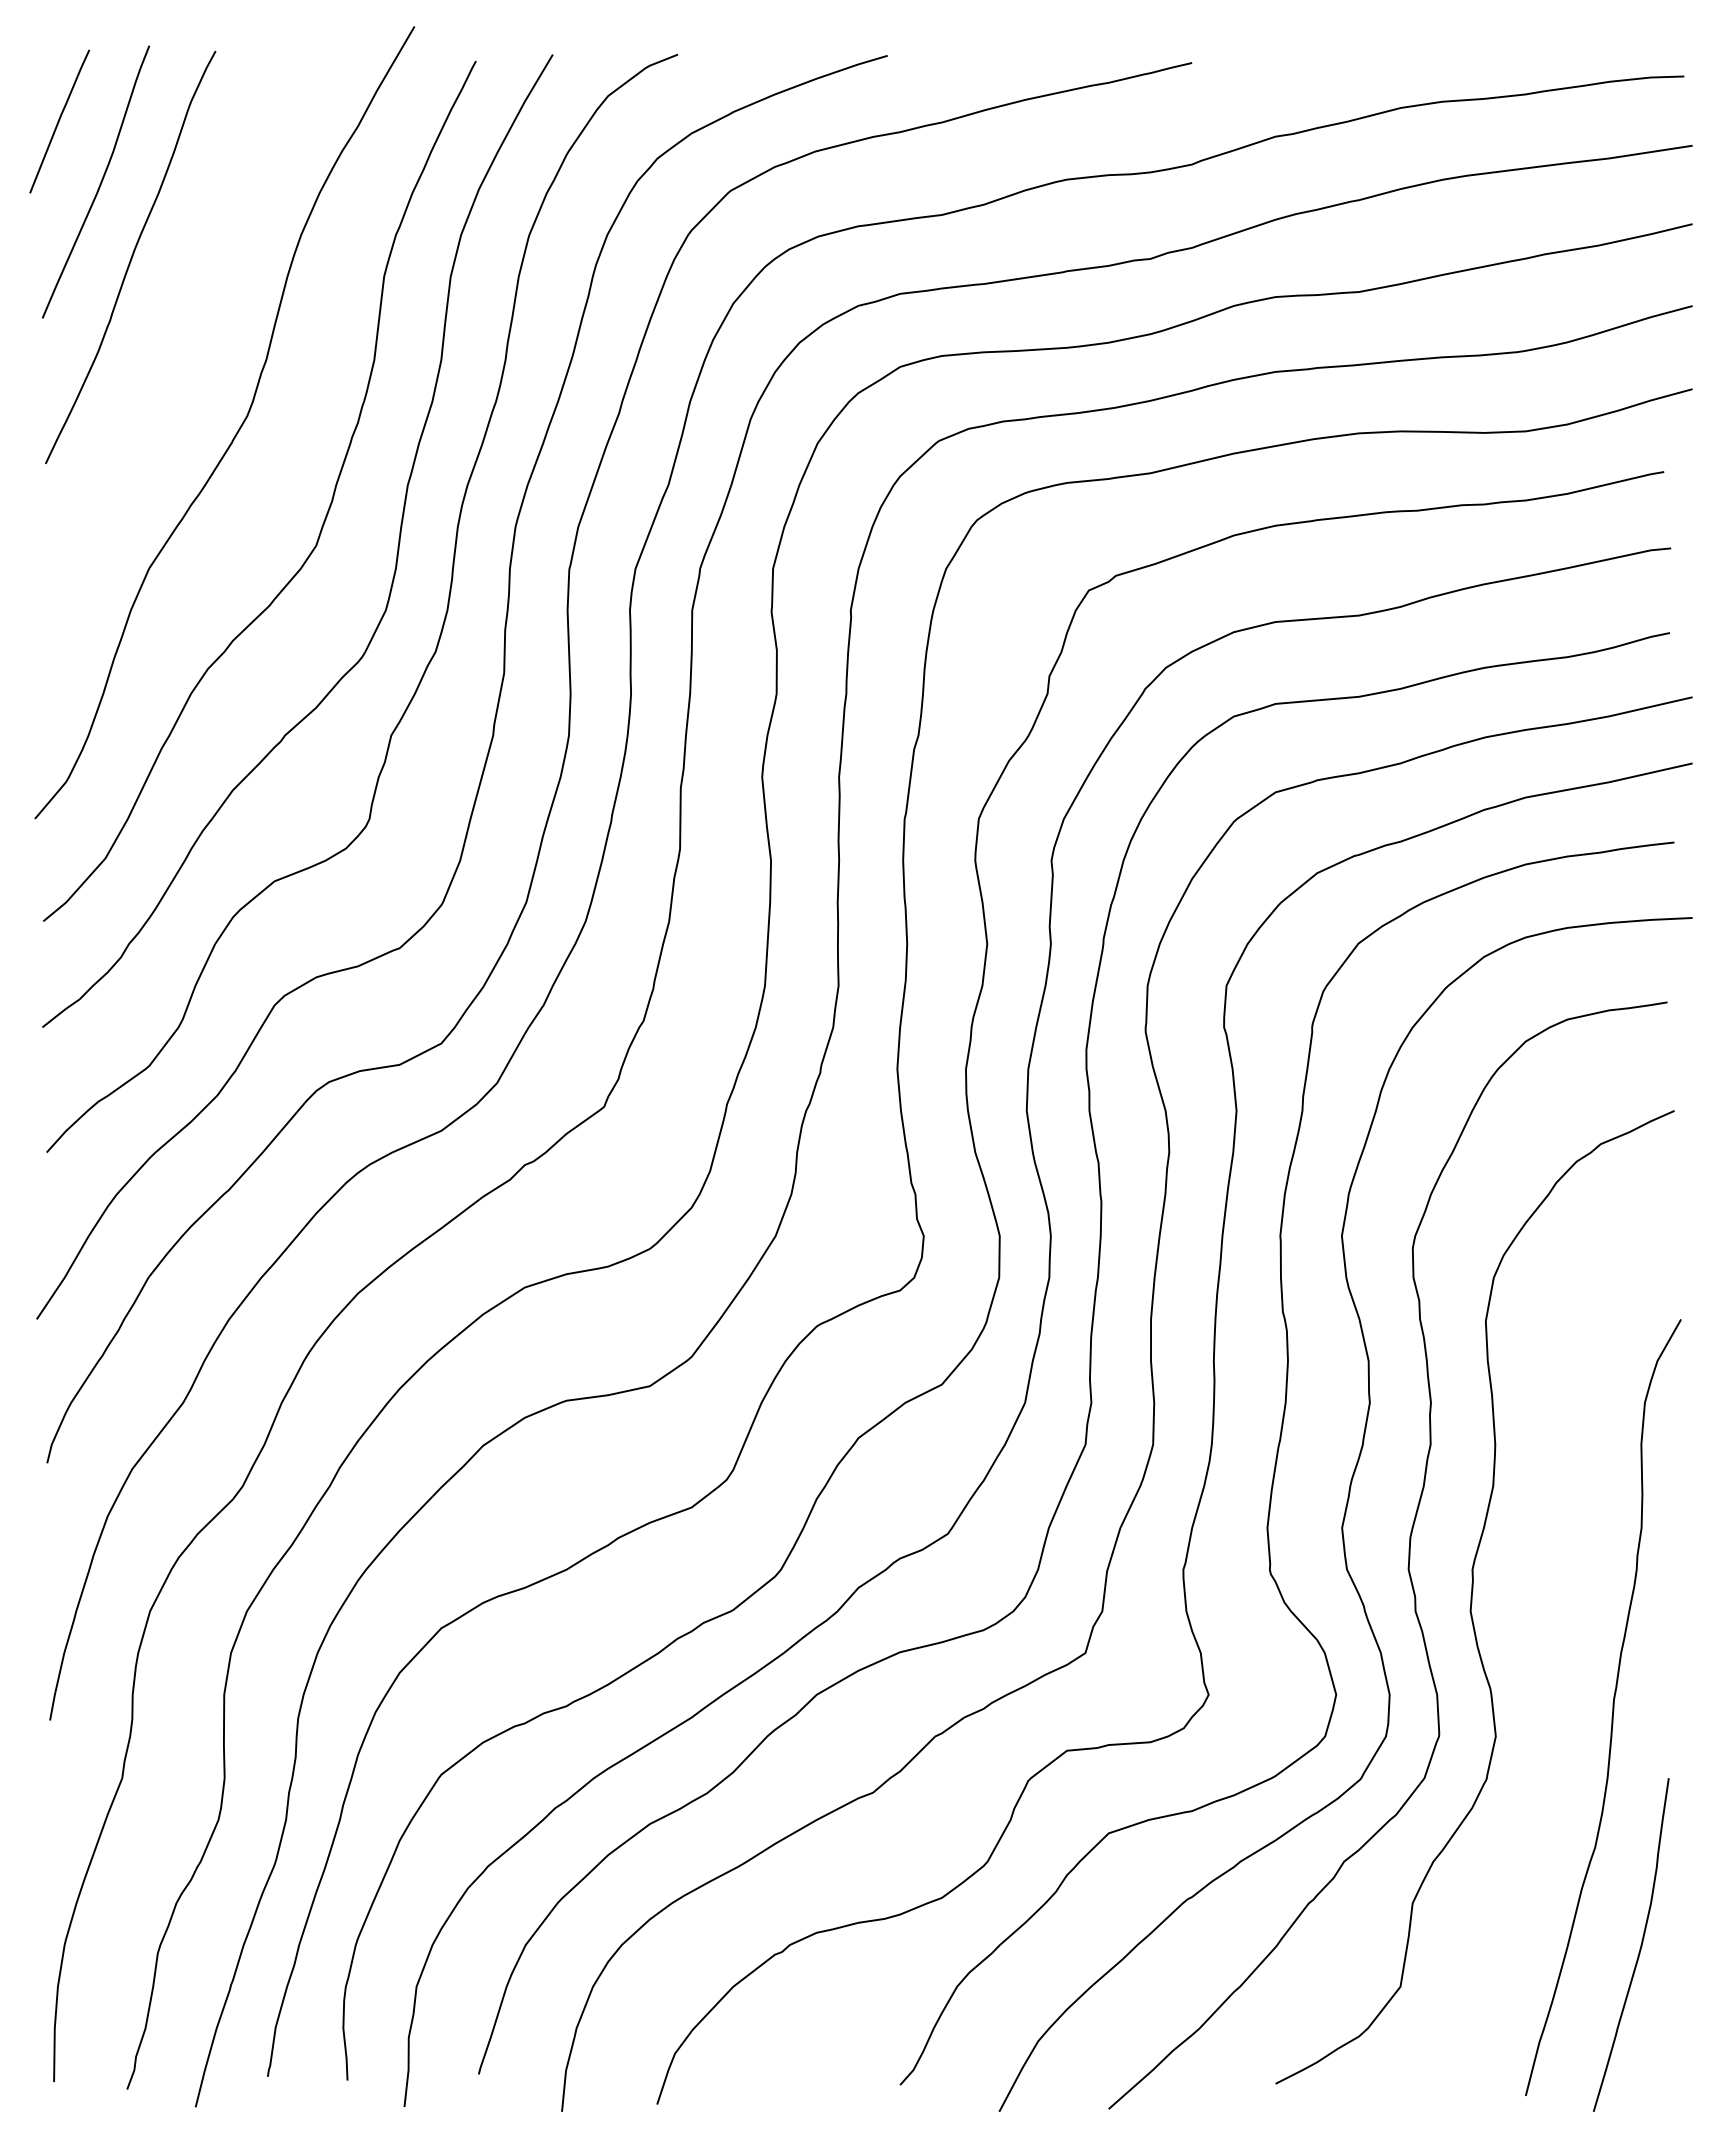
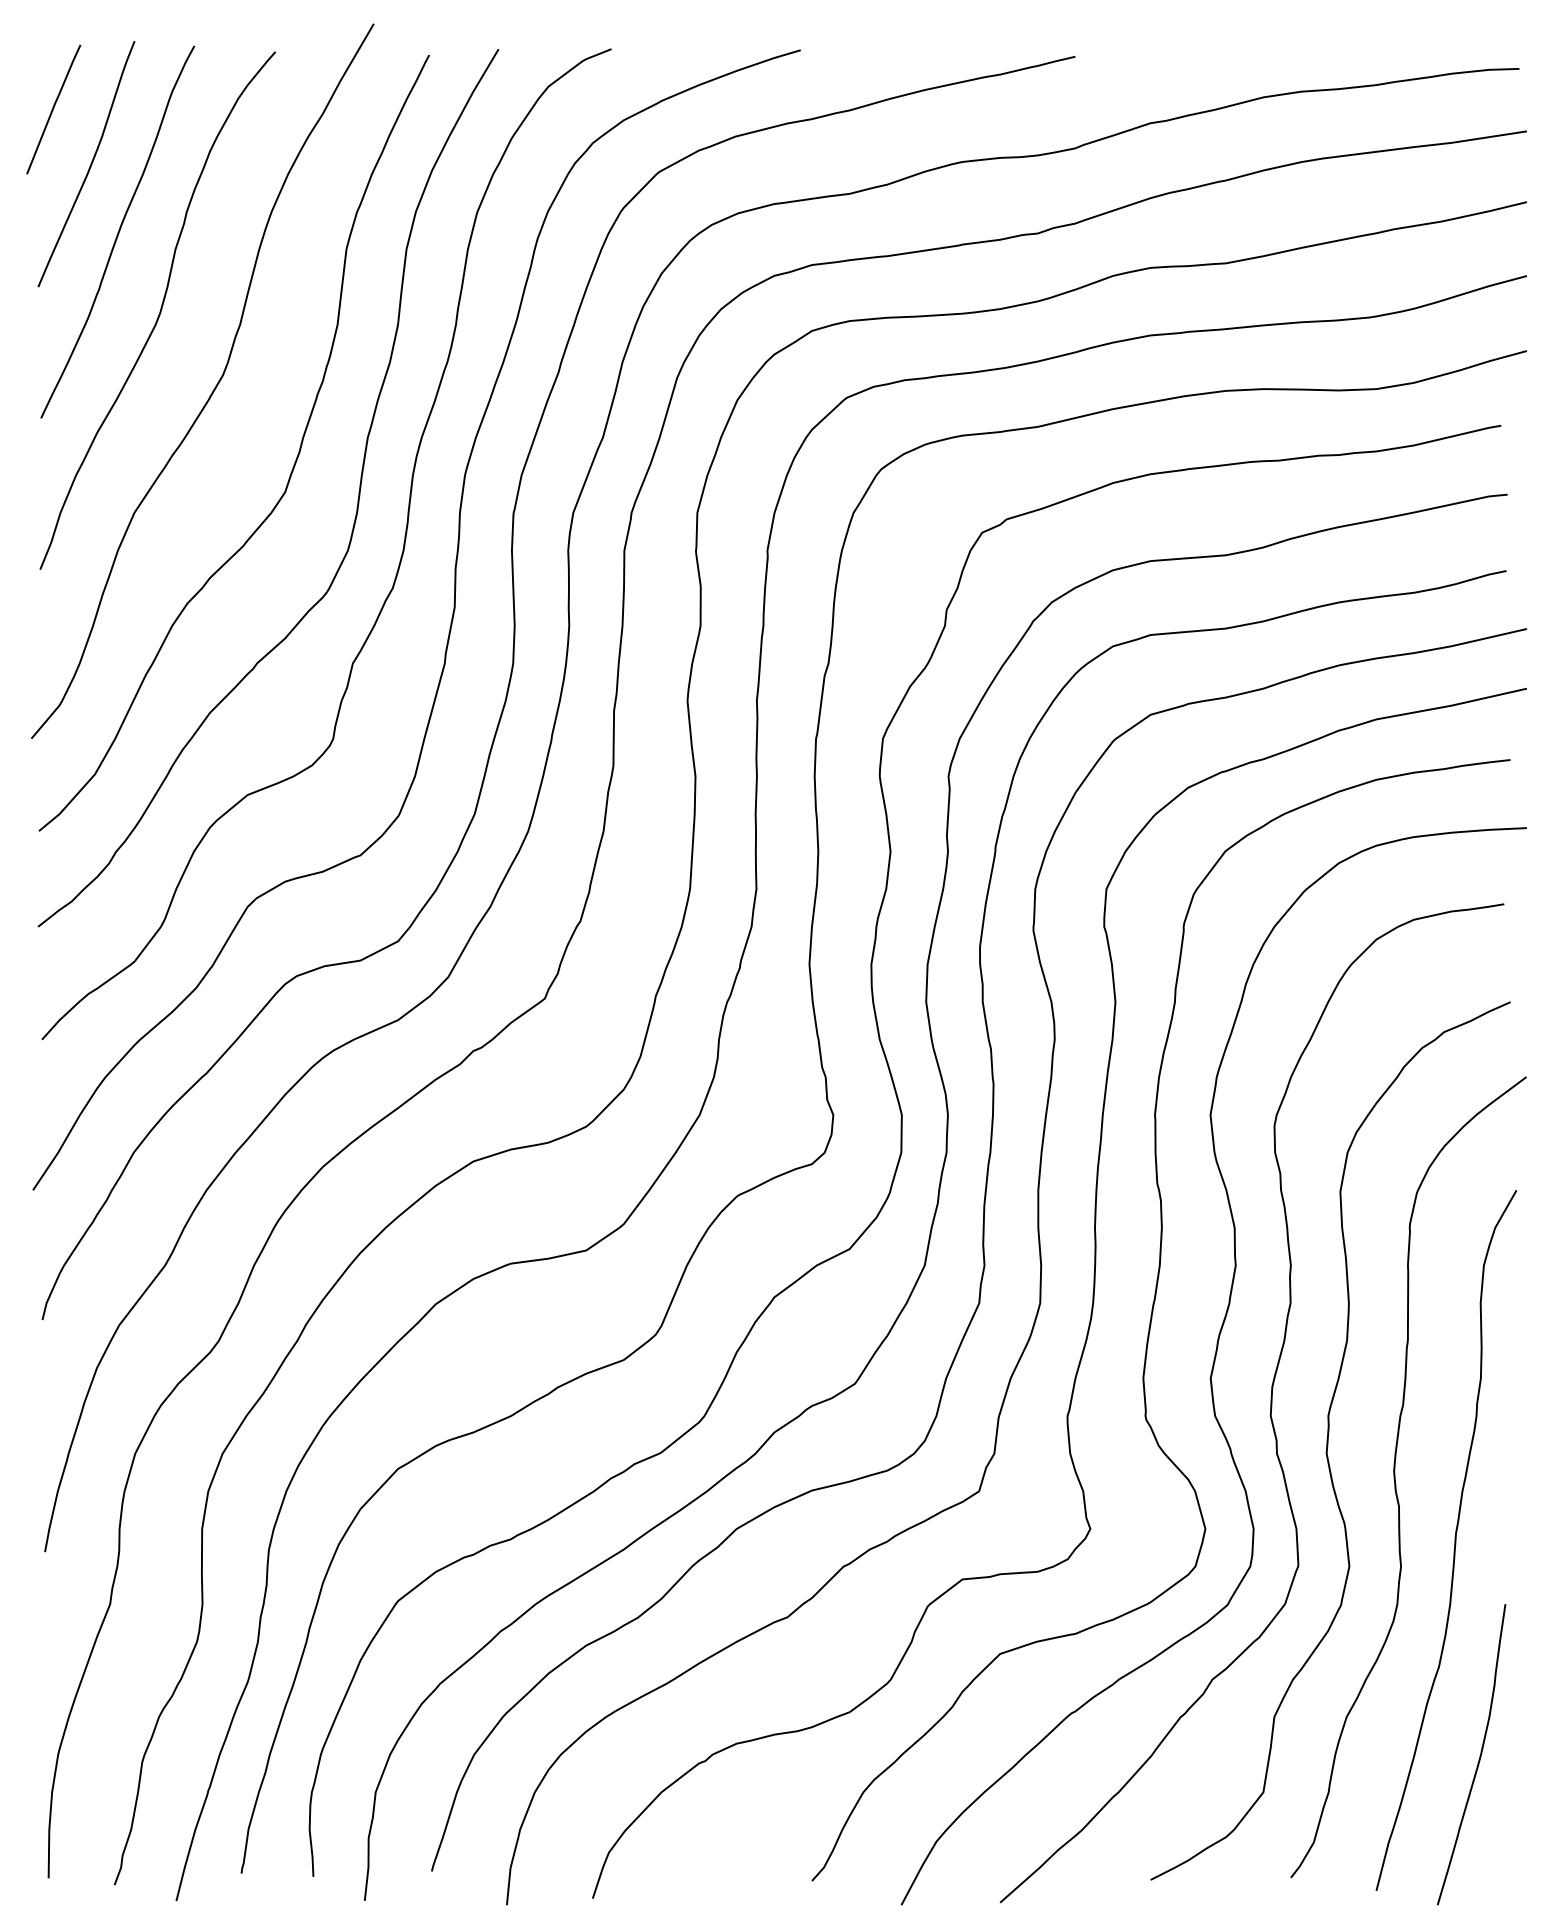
curve: (177, 344) -> (160, 310), added
curve: (1547, 1640) -> (1396, 1479), added

